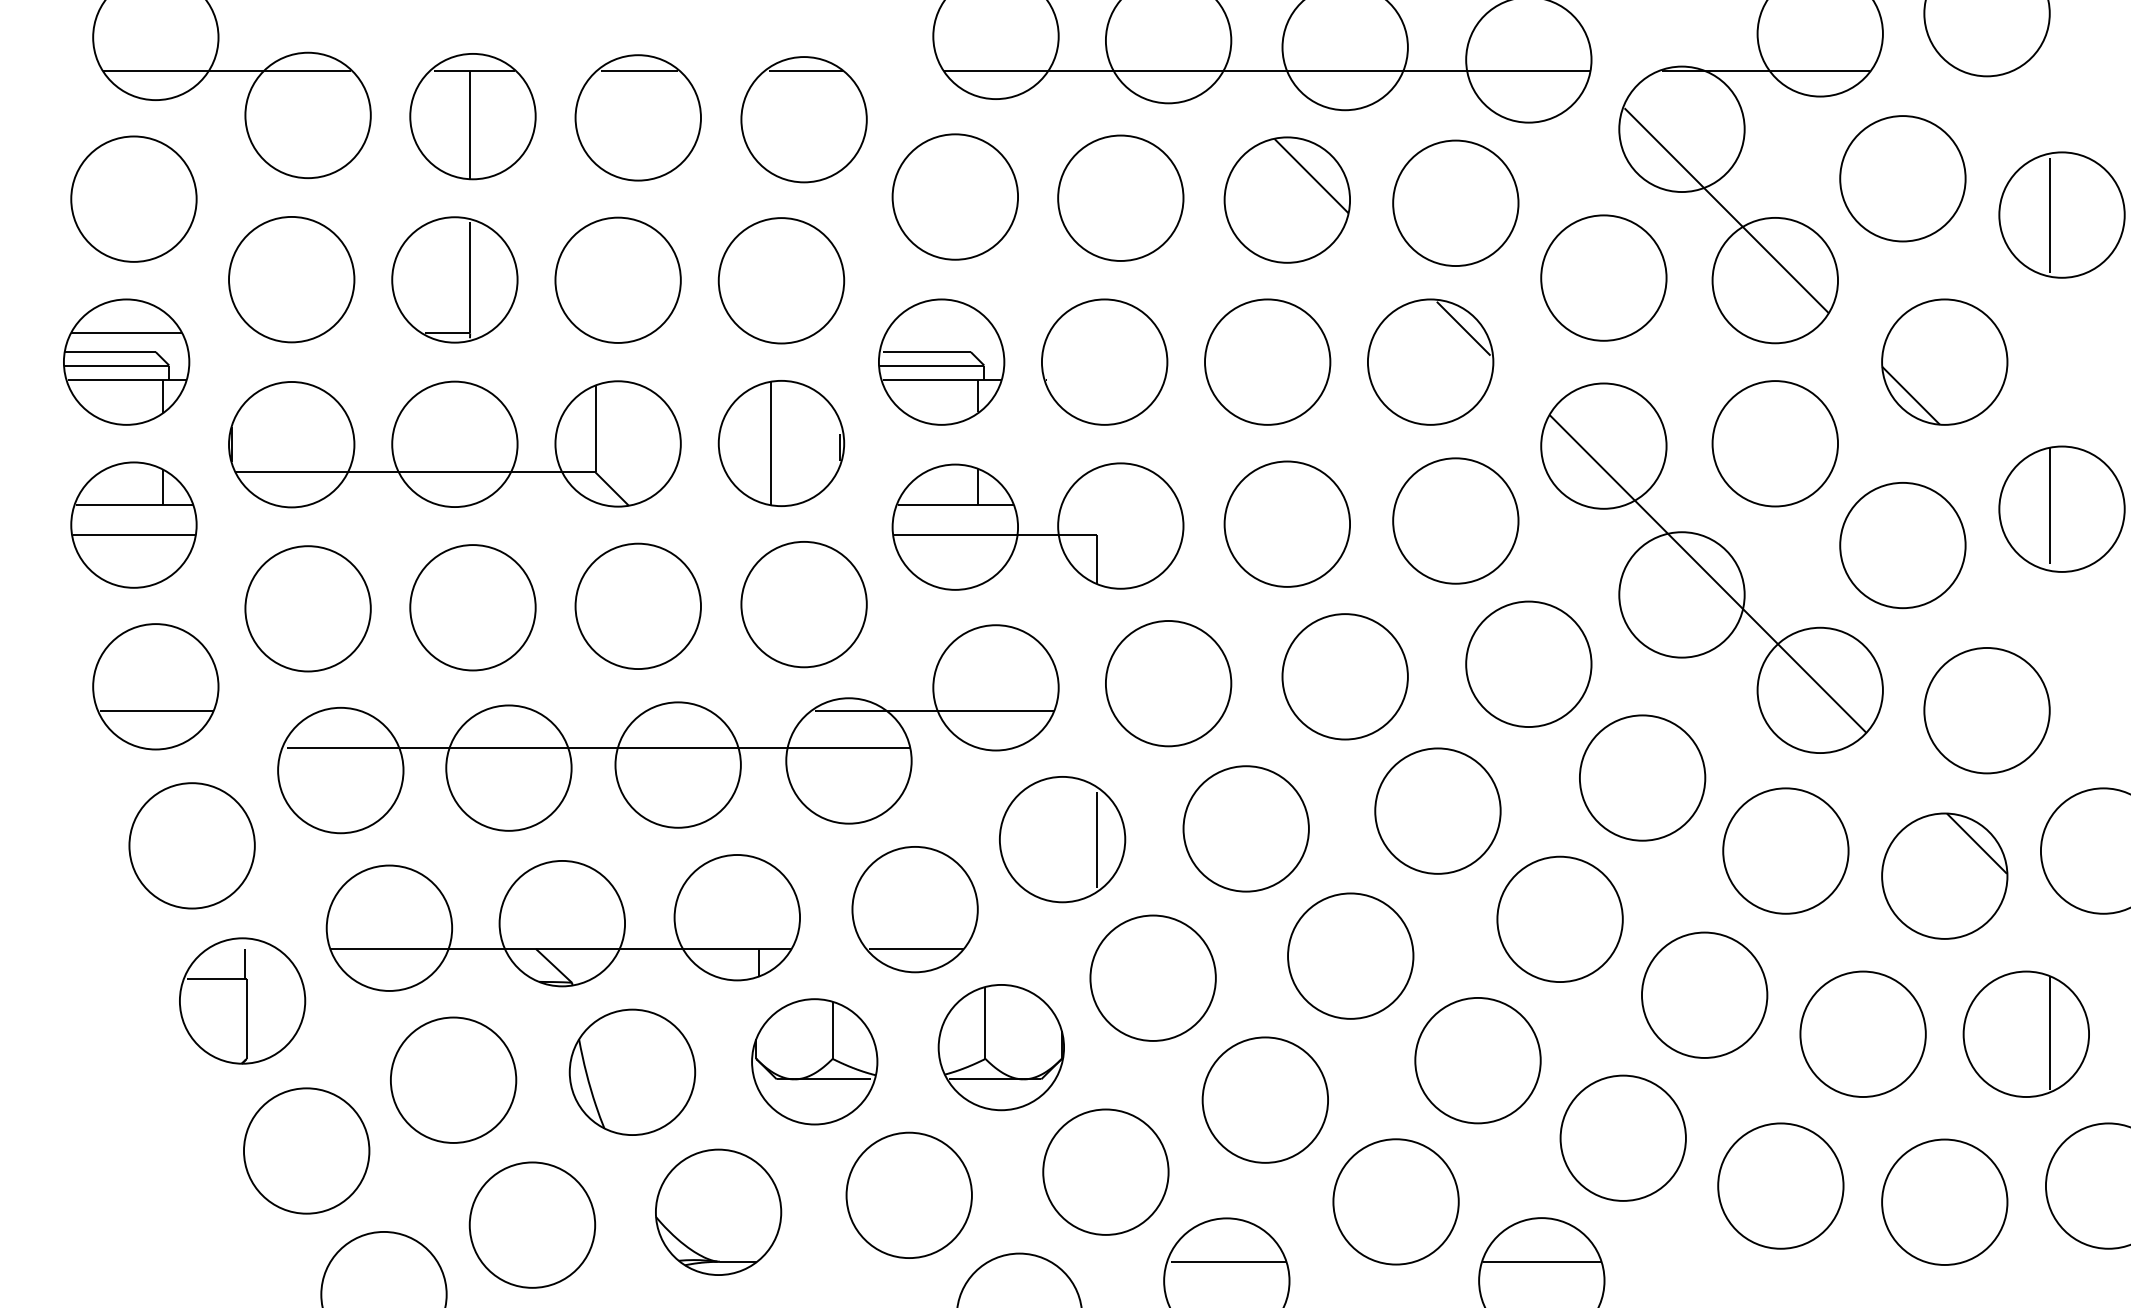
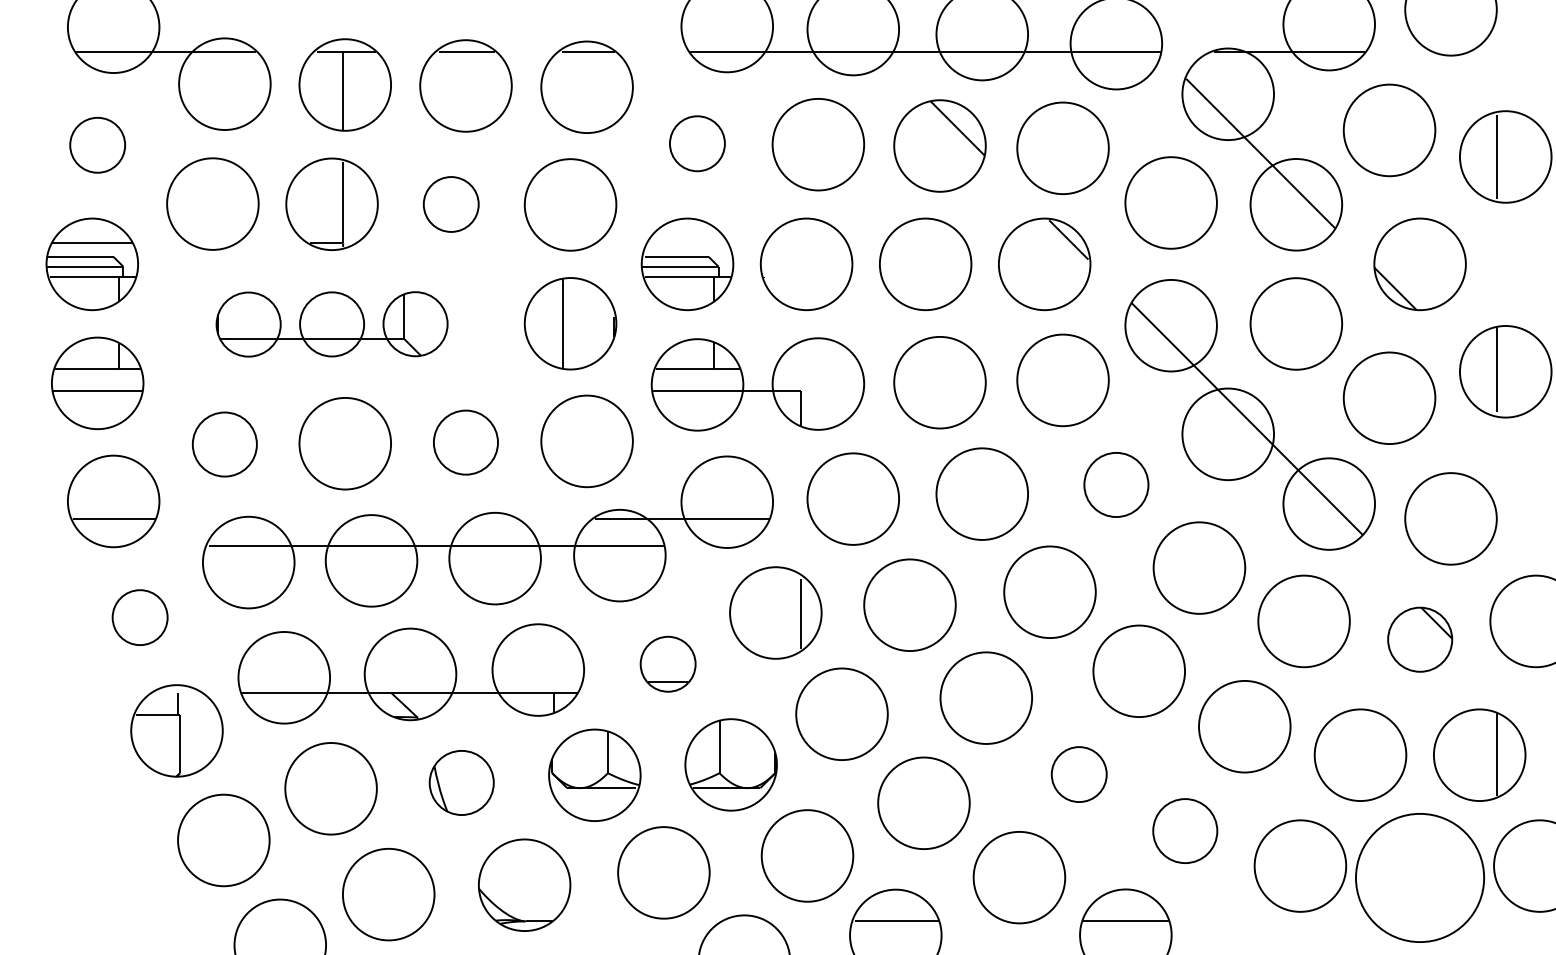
part: (954, 196) -> (696, 143), size x0.6
part: (133, 198) -> (97, 144), size x0.6
part: (617, 279) -> (450, 204), size x0.6
part: (454, 444) -> (331, 324), size x0.7
part: (637, 605) -> (465, 442), size x0.7
part: (307, 608) -> (224, 444), size x0.7
part: (1528, 663) -> (1116, 484), size x0.7
part: (191, 845) -> (139, 617), size x0.6
part: (1944, 875) -> (1419, 639), size x0.7
part: (914, 909) -> (667, 664), size x0.6
part: (1477, 1060) -> (1078, 774), size x0.6
part: (632, 1071) -> (461, 782), size x0.7
part: (1622, 1137) -> (1184, 830), size x0.7
part: (1944, 1201) -> (1419, 877), size x1.4

